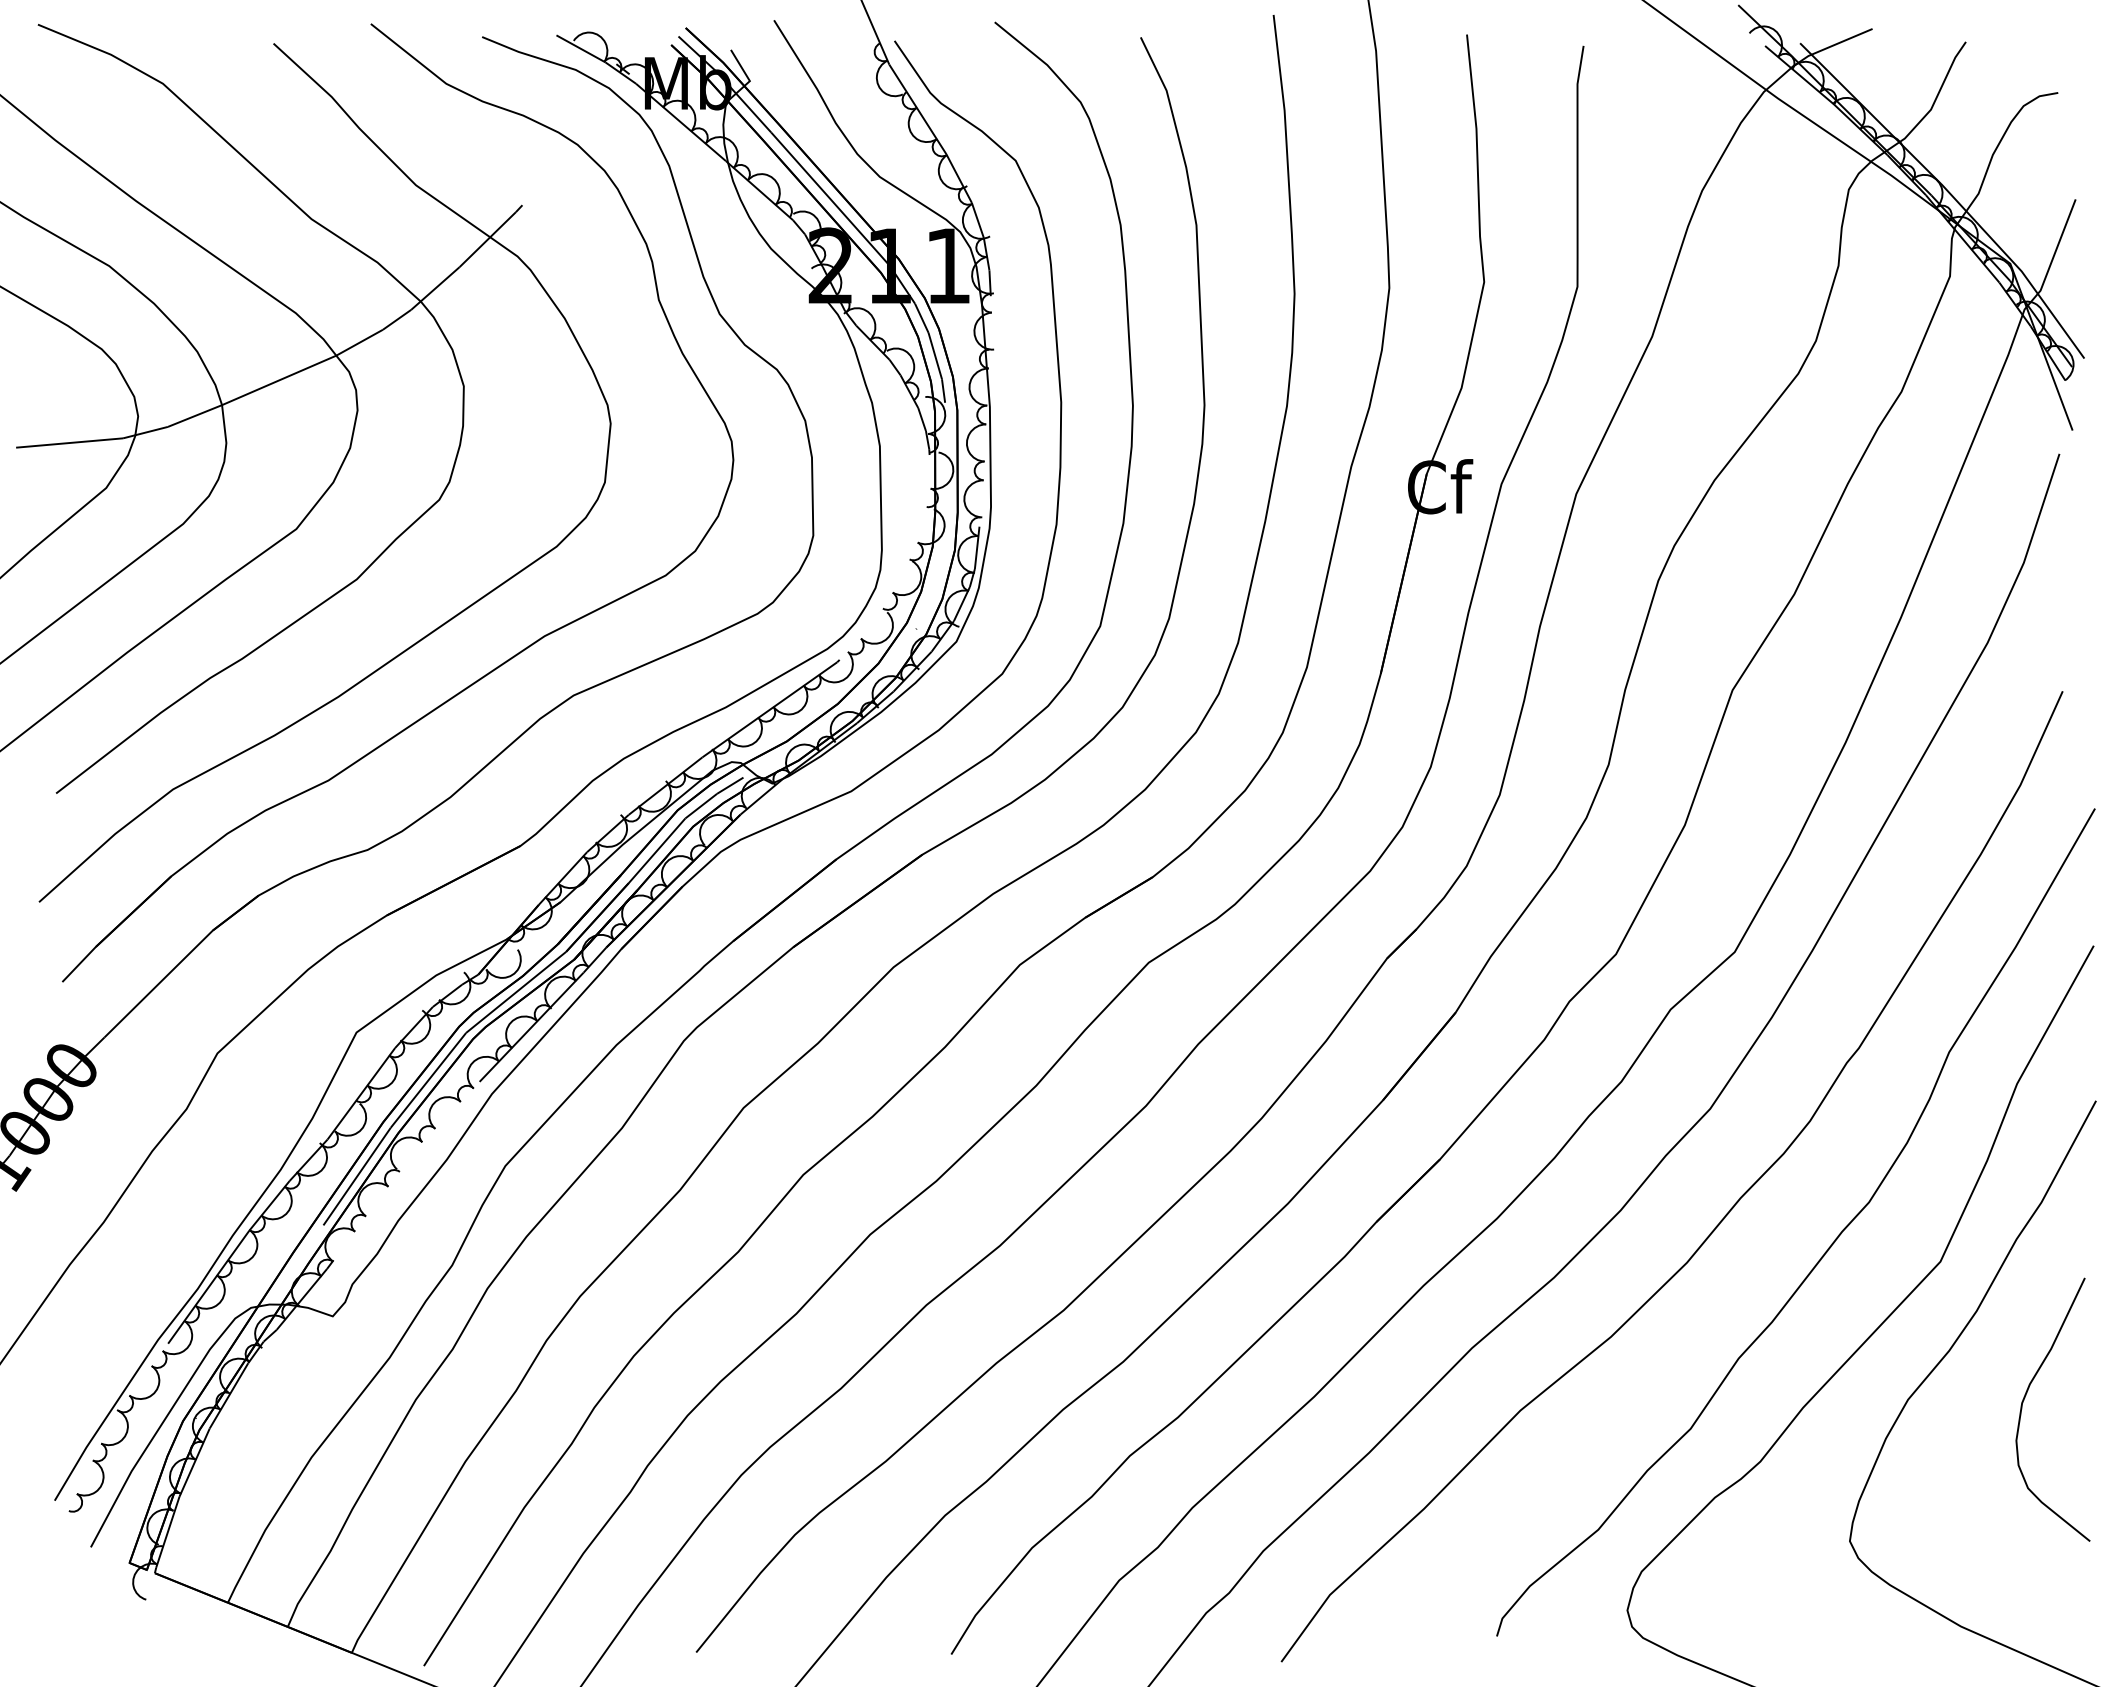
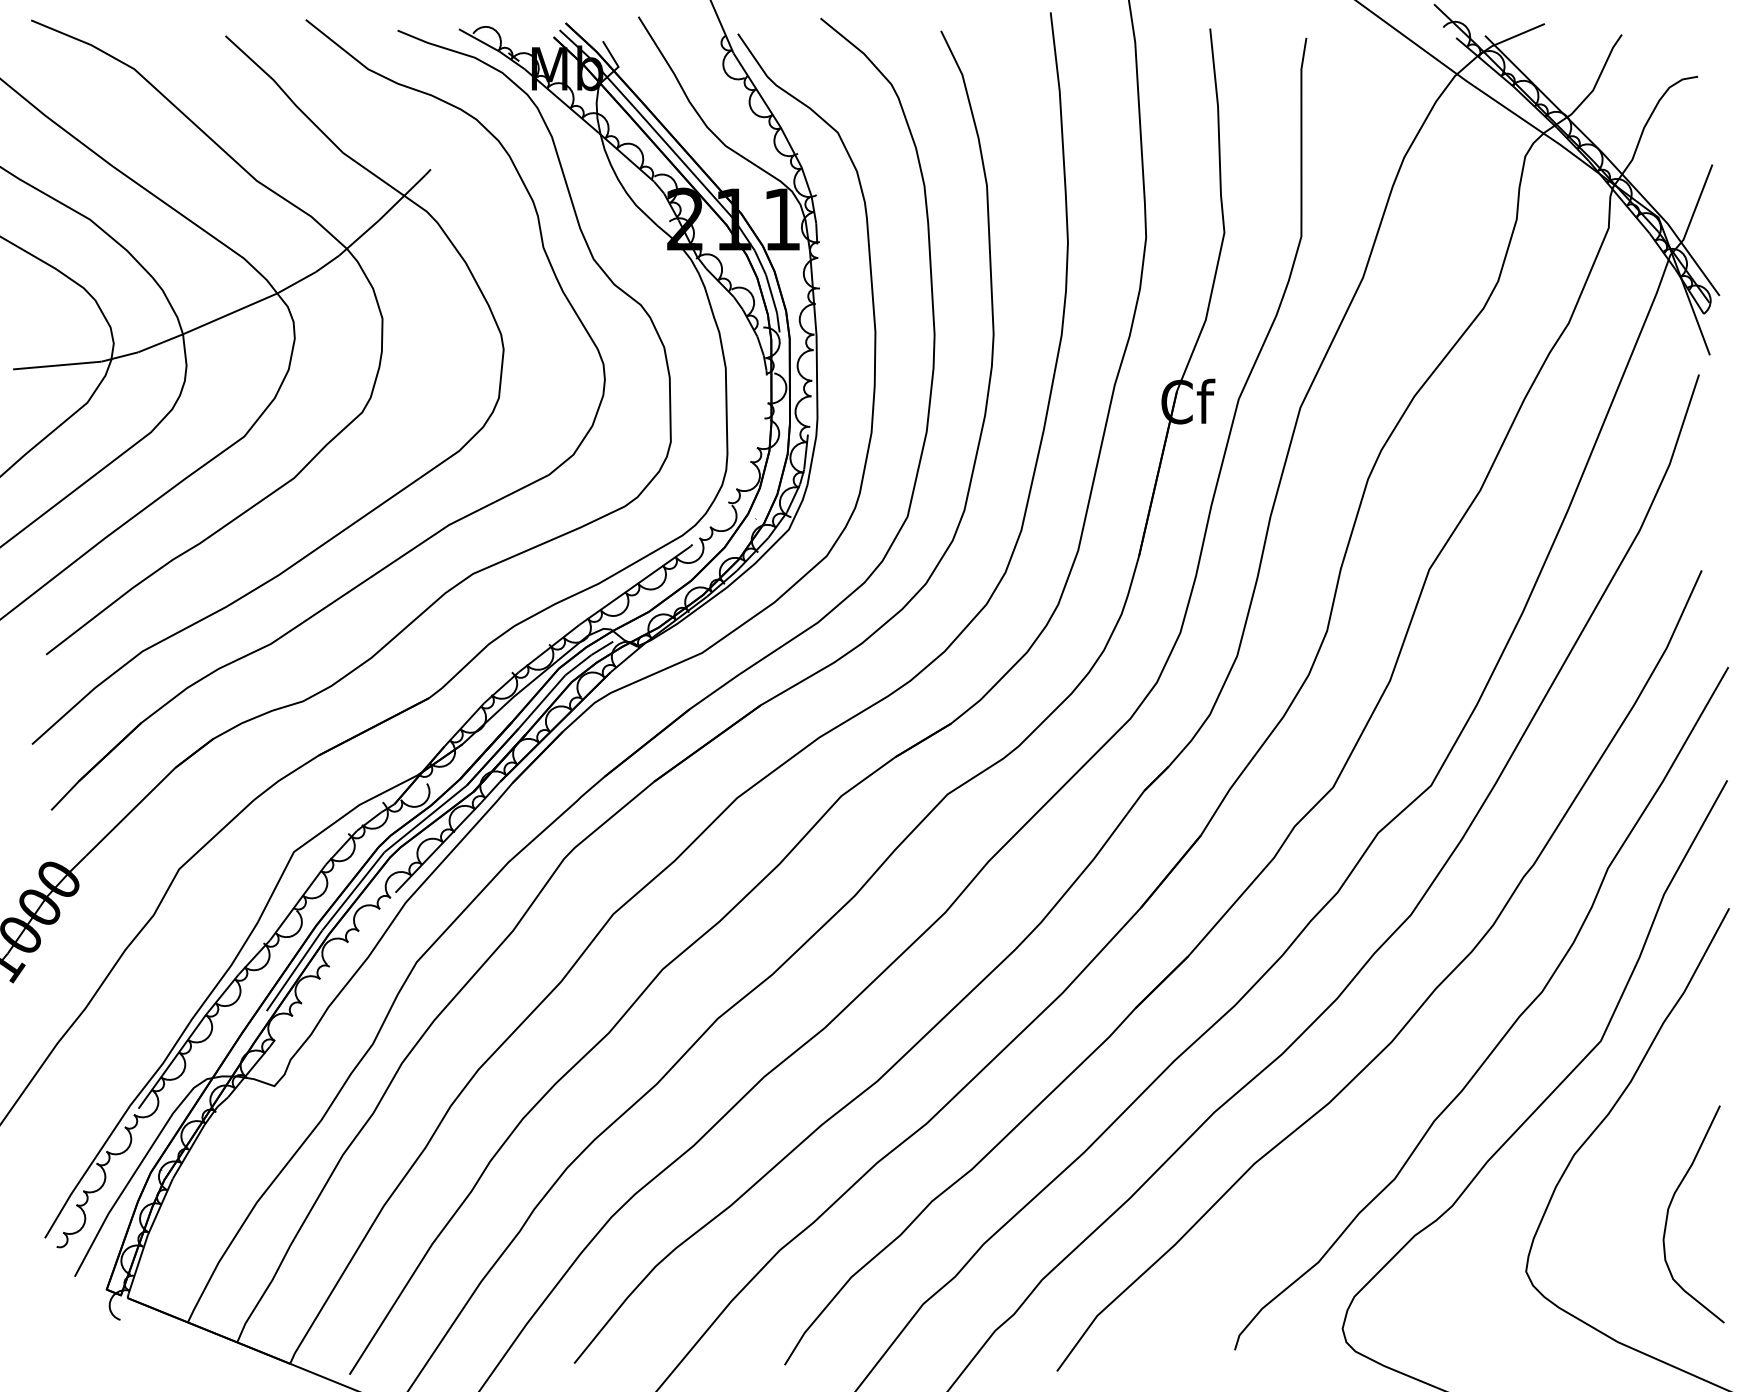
curve: (2025, 1398) -> (1671, 1205), moved

